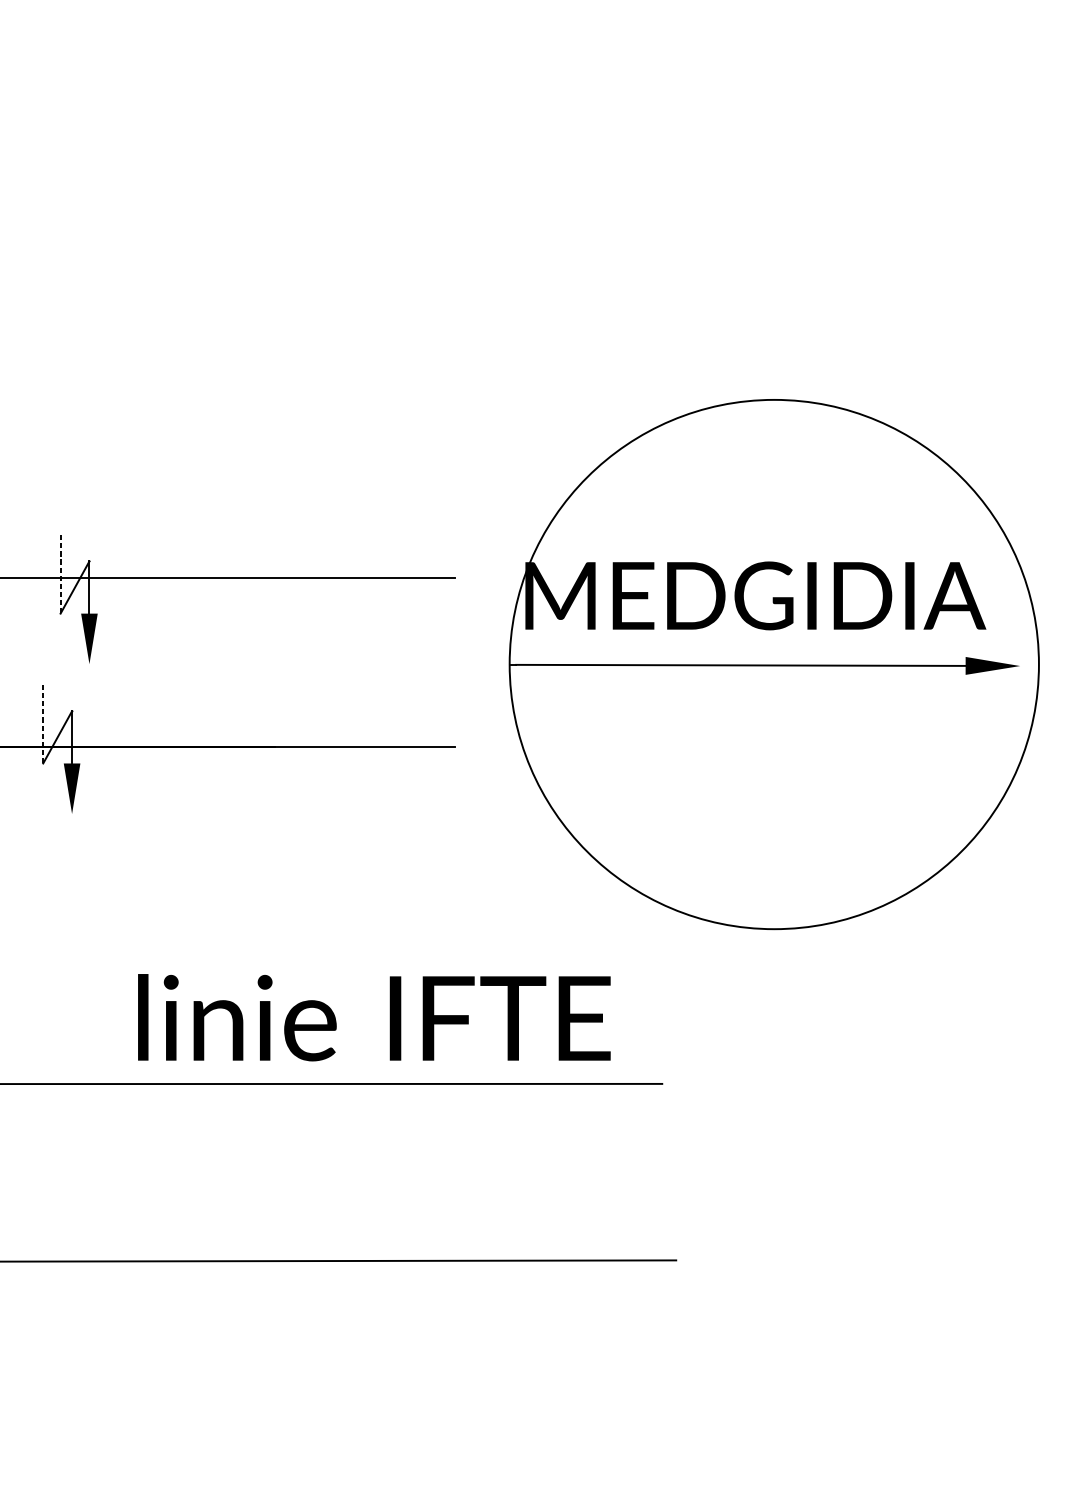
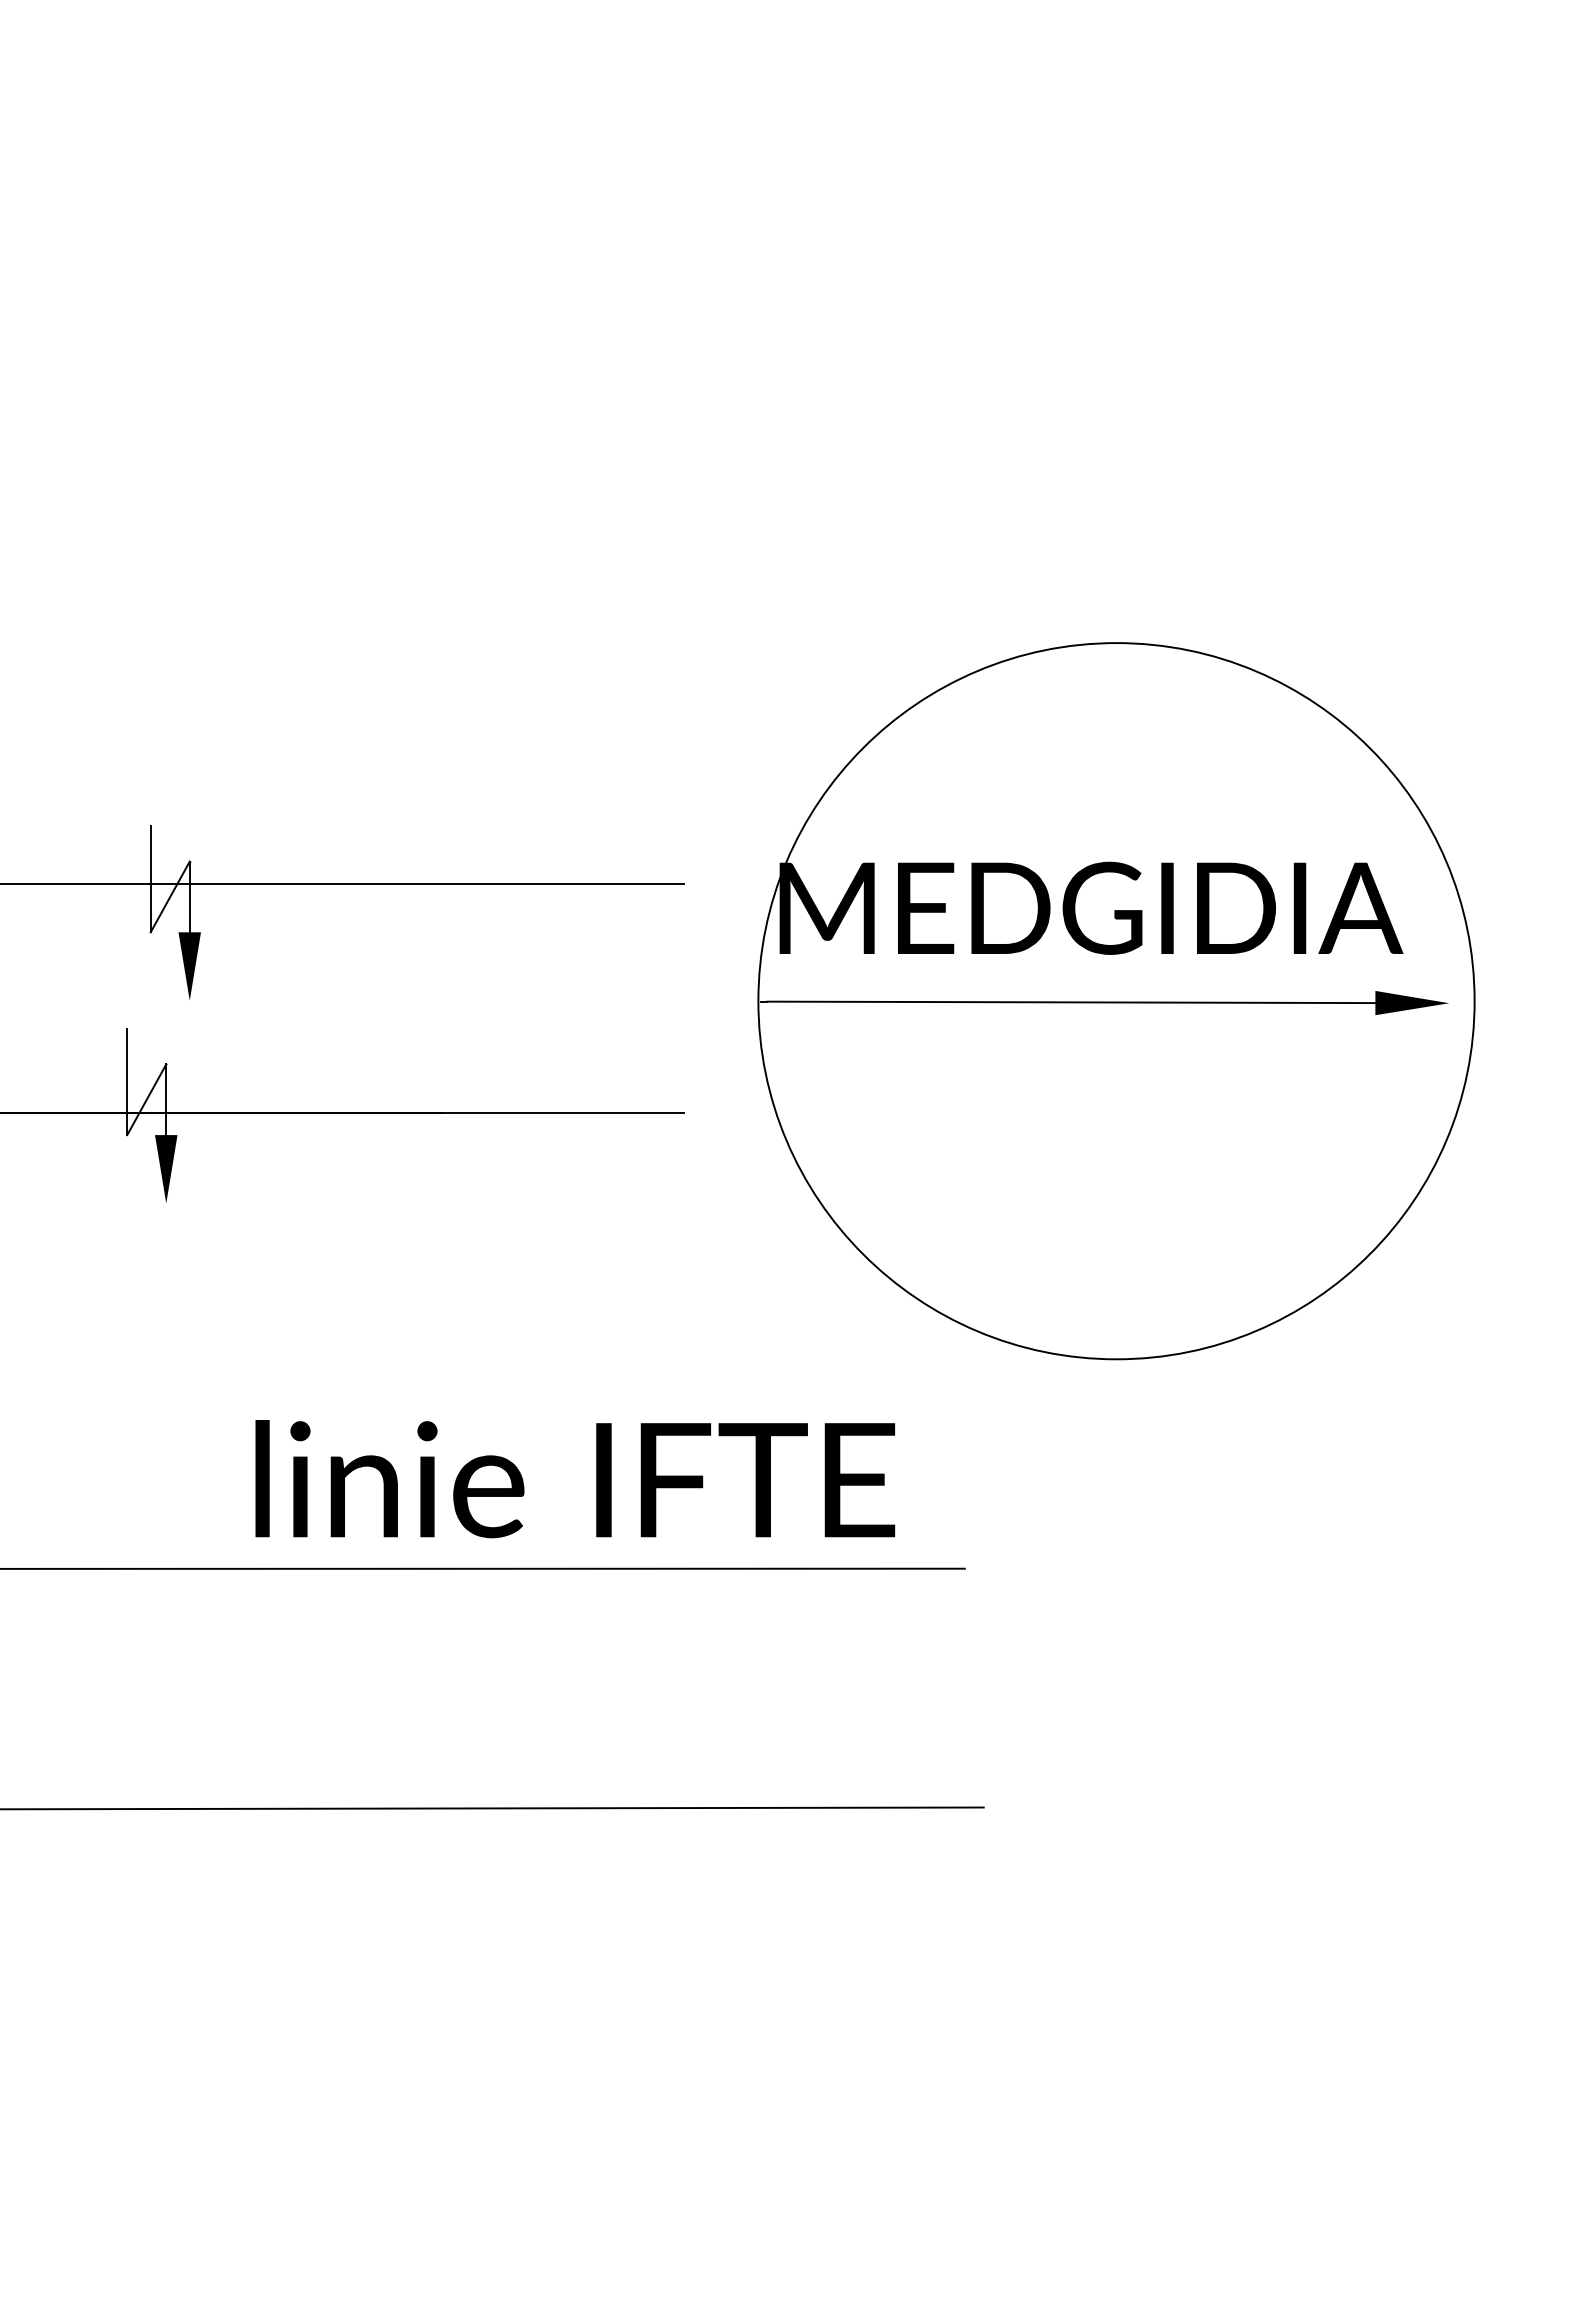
line: (60, 574) -> (150, 879), dashed -> solid
line: (43, 724) -> (127, 1082), dashed -> solid

